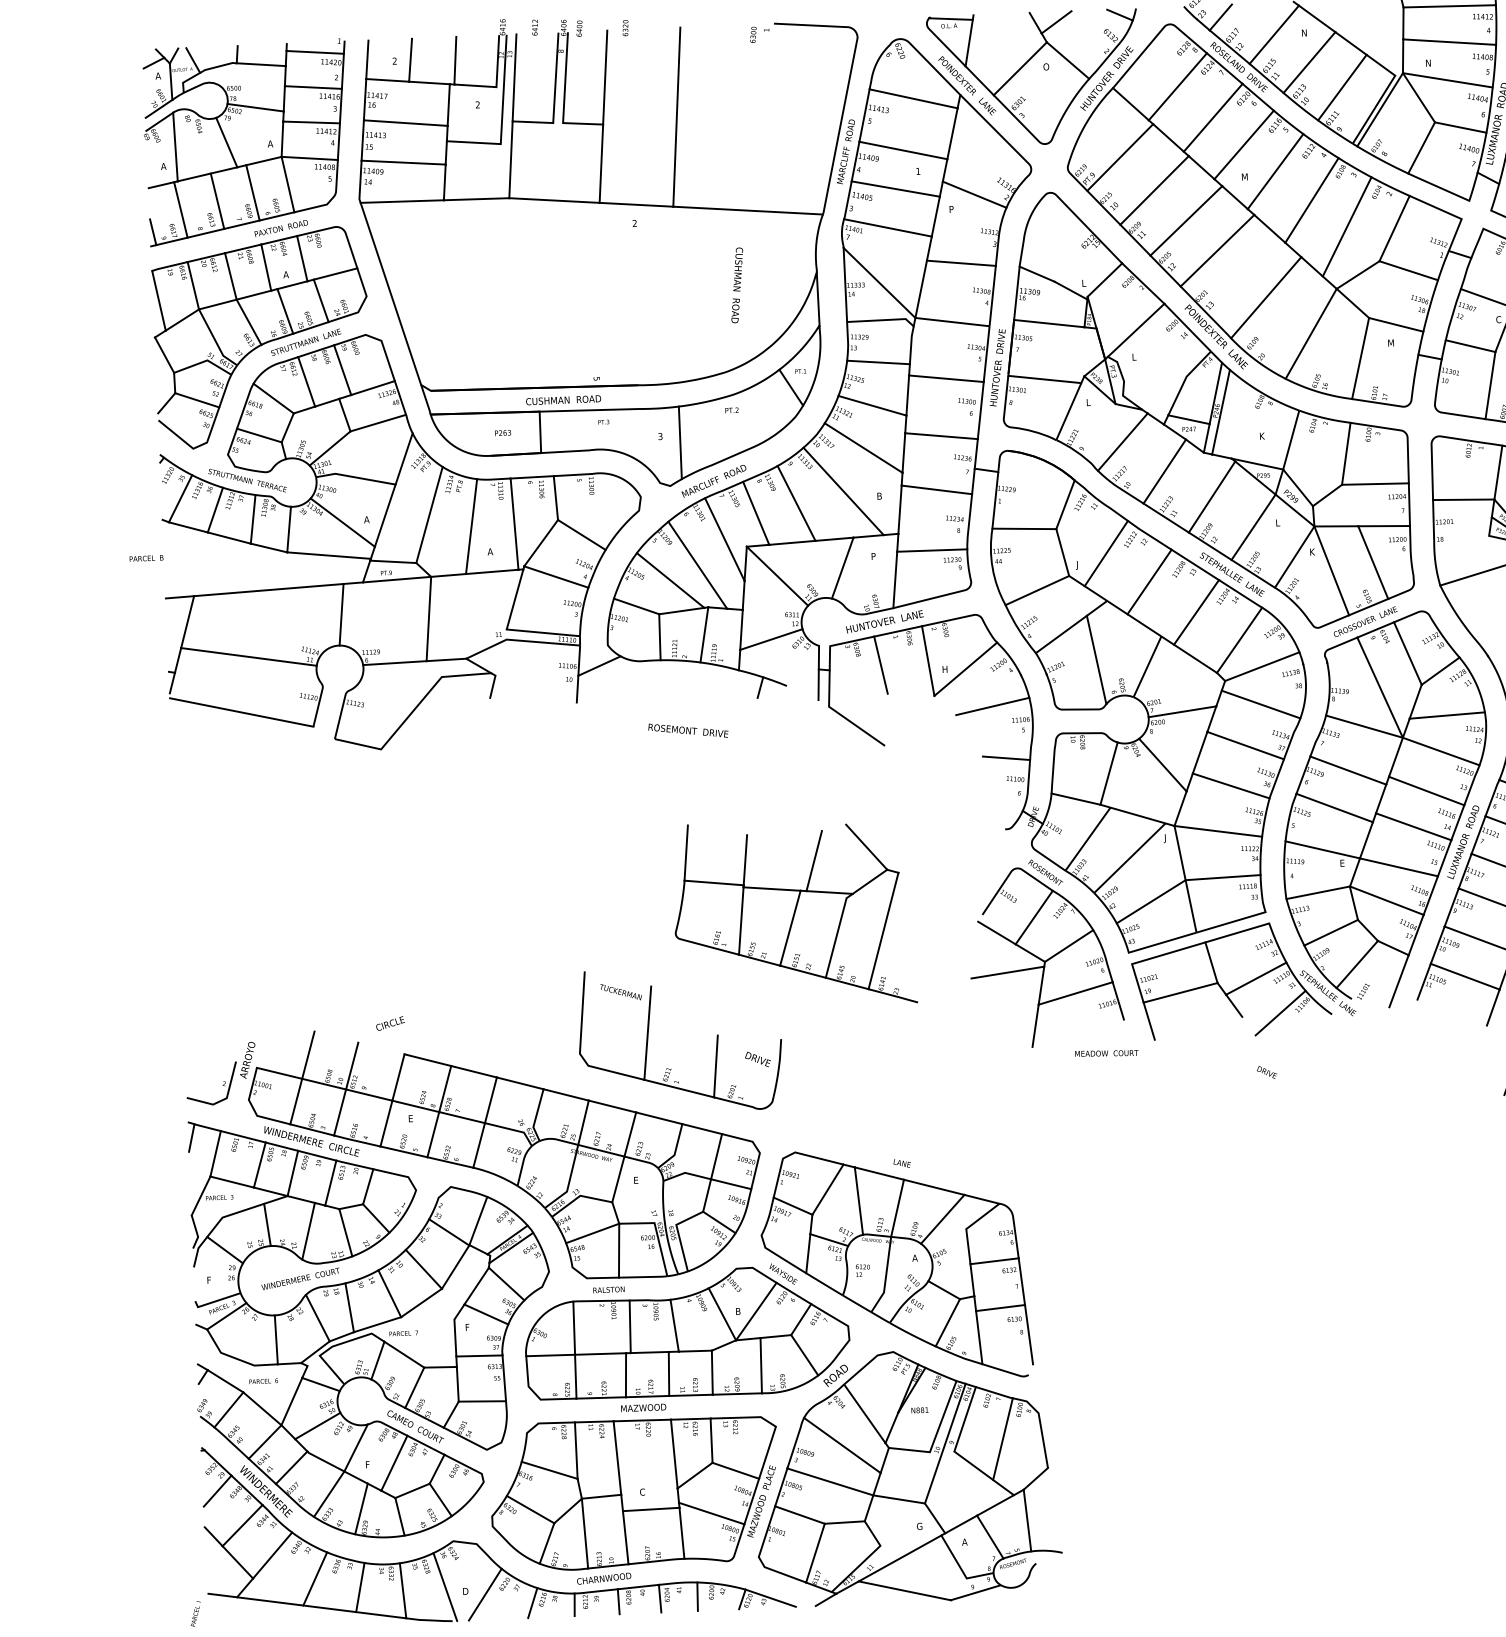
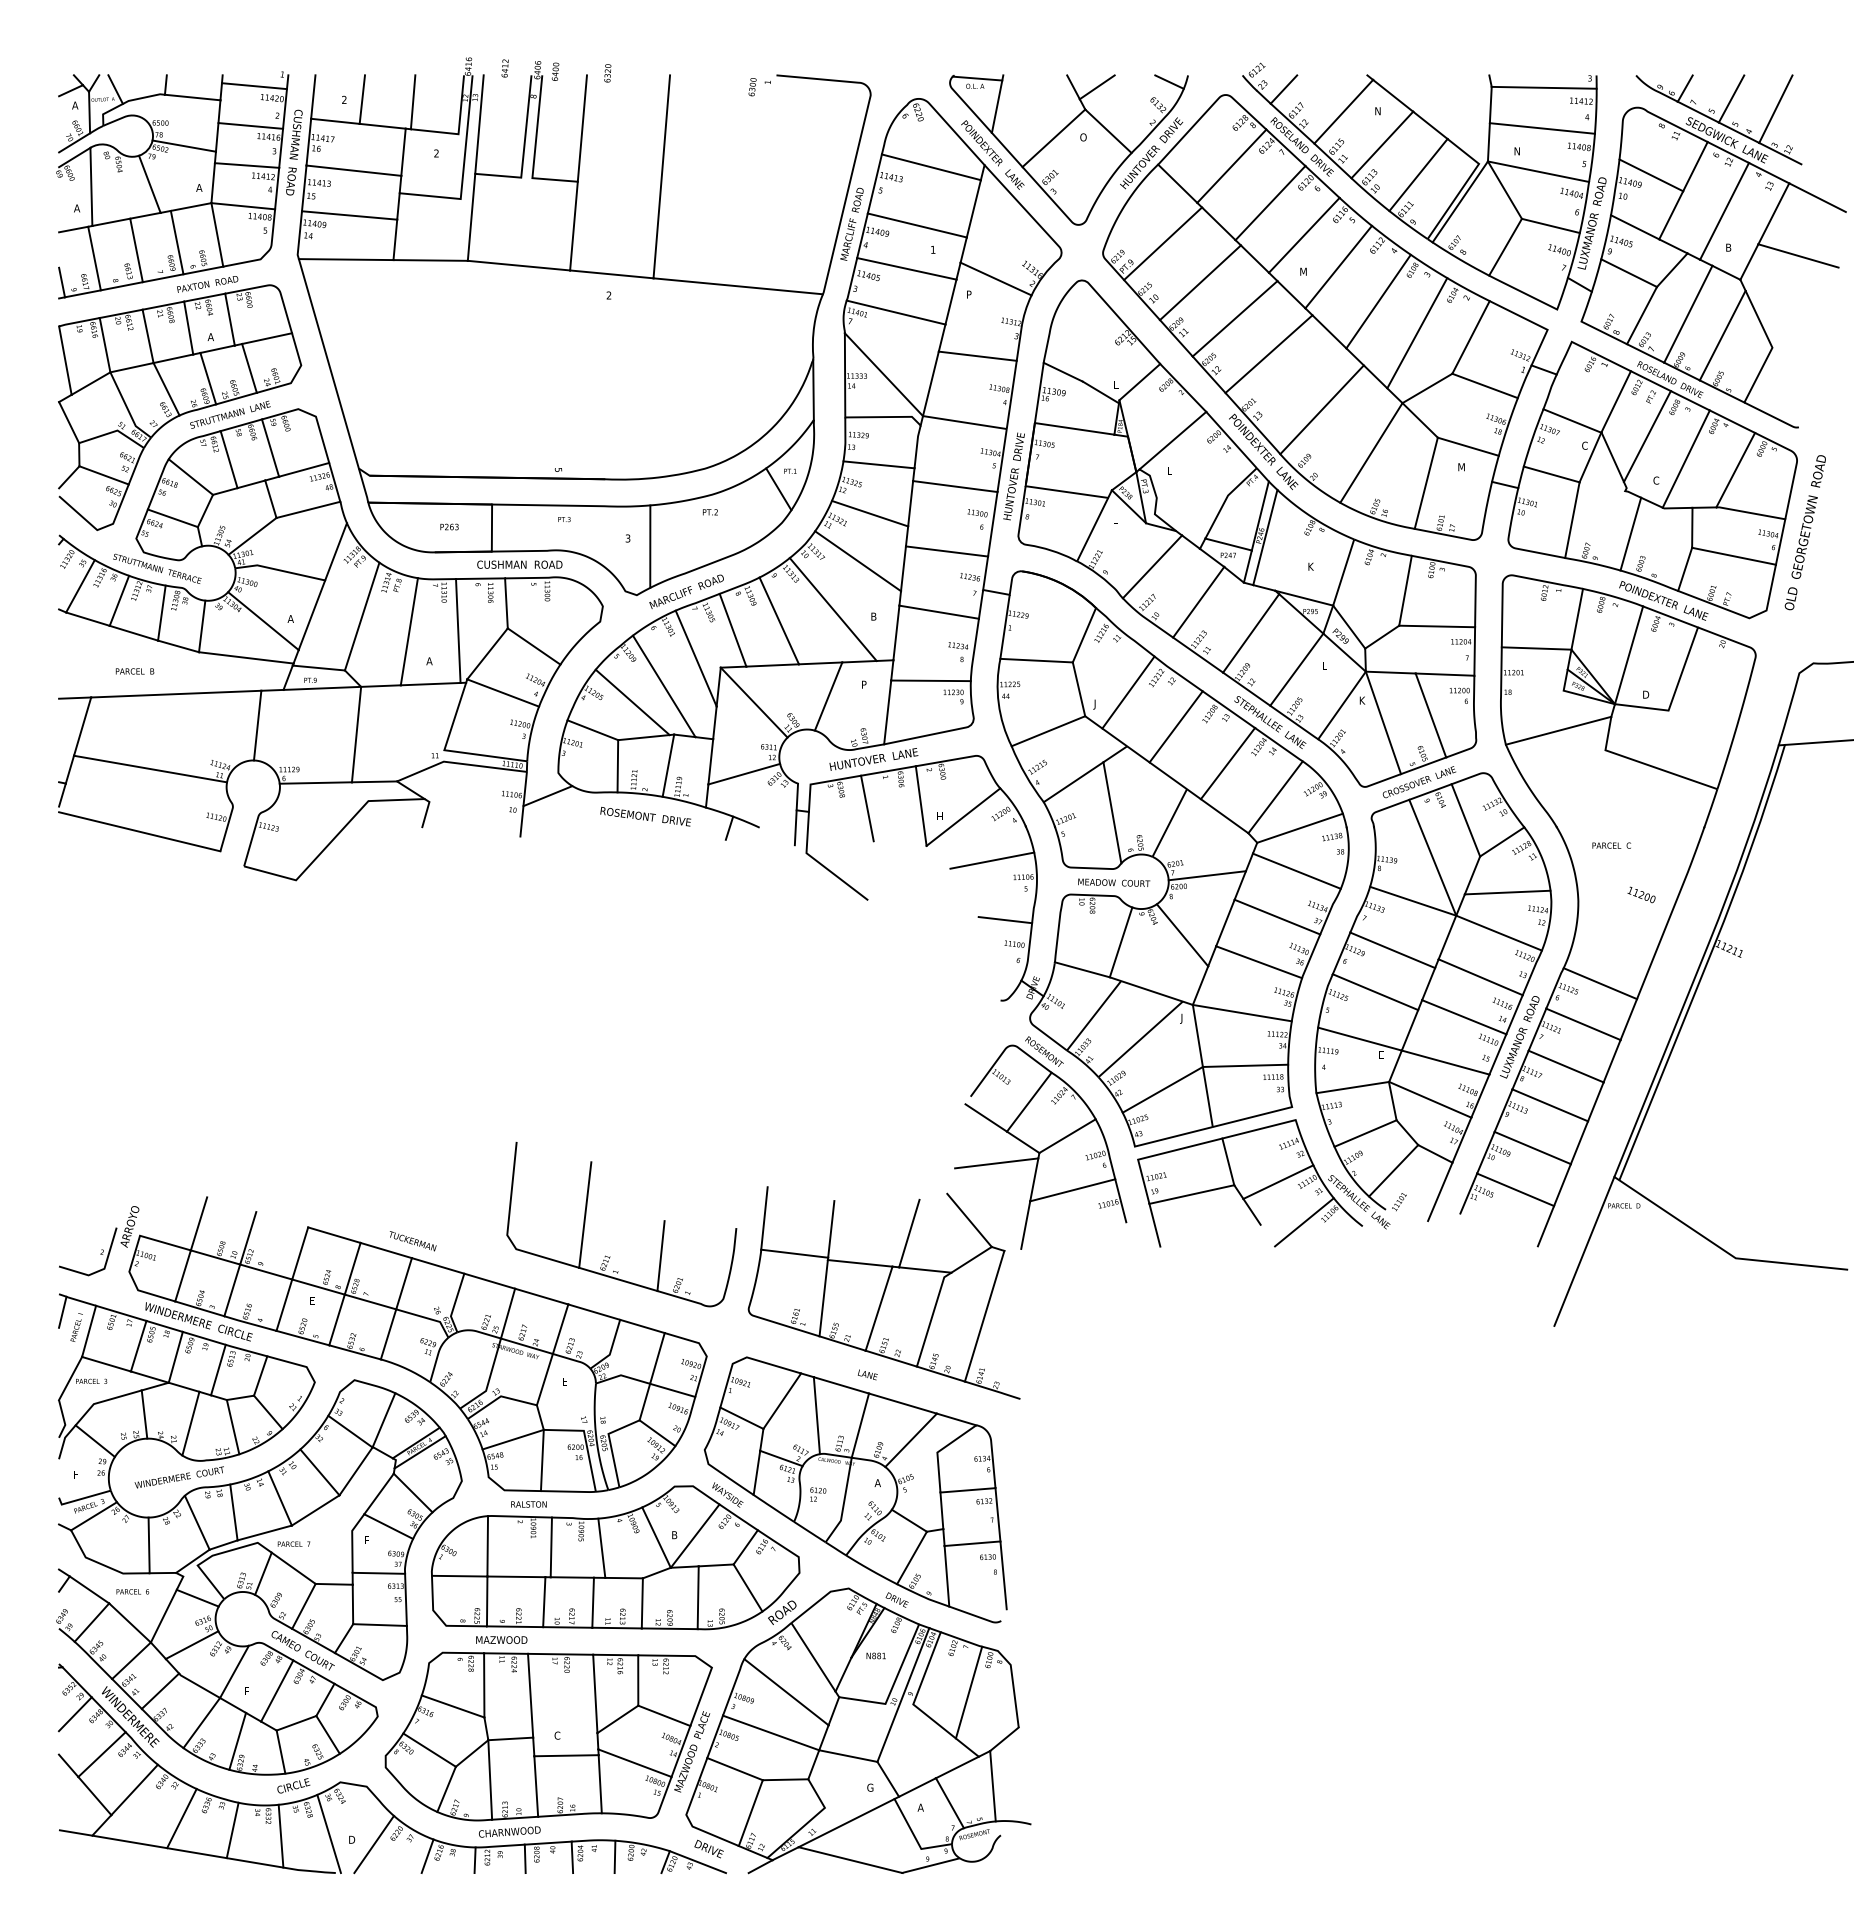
text: (737, 285) -> (294, 152), moved
text: (563, 400) -> (519, 564), moved
text: (146, 558) -> (134, 671), moved
text: (688, 730) -> (645, 816), moved
part: (793, 913) -> (883, 1292), moved
text: (621, 992) -> (413, 1241), moved
text: (390, 1023) -> (293, 1785), moved
text: (1107, 1053) -> (1114, 882), moved
text: (757, 1058) -> (708, 1848), moved
text: (1266, 1072) -> (896, 1599), moved
text: (643, 1407) -> (501, 1639), moved
text: (195, 1613) -> (76, 1327), moved

